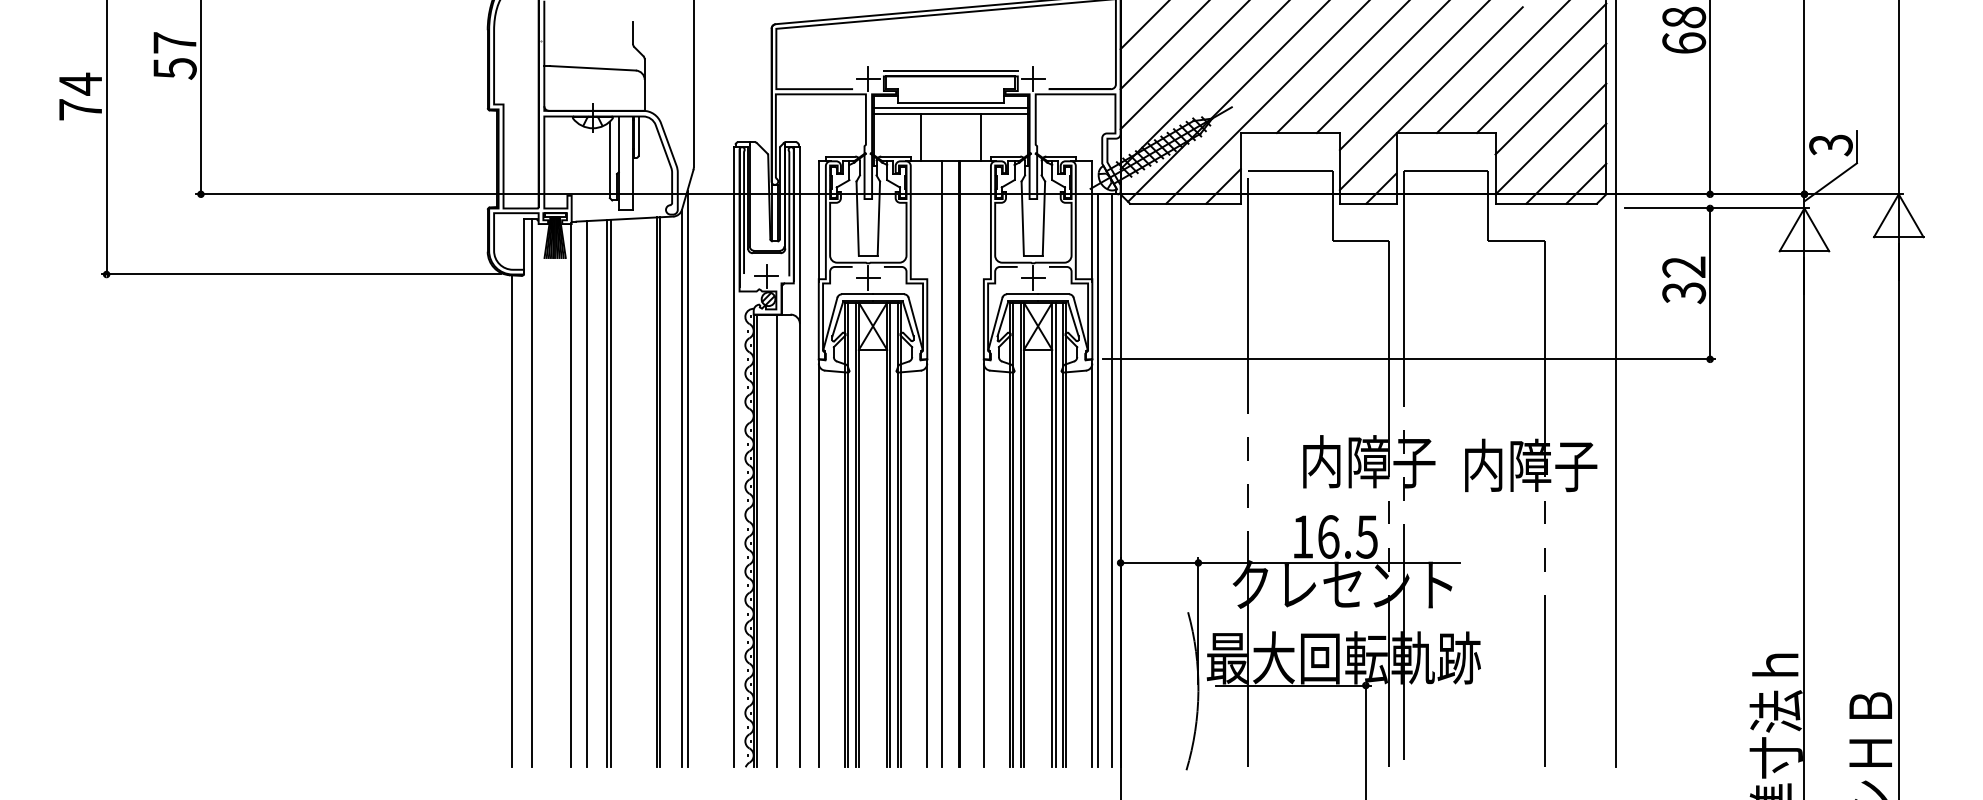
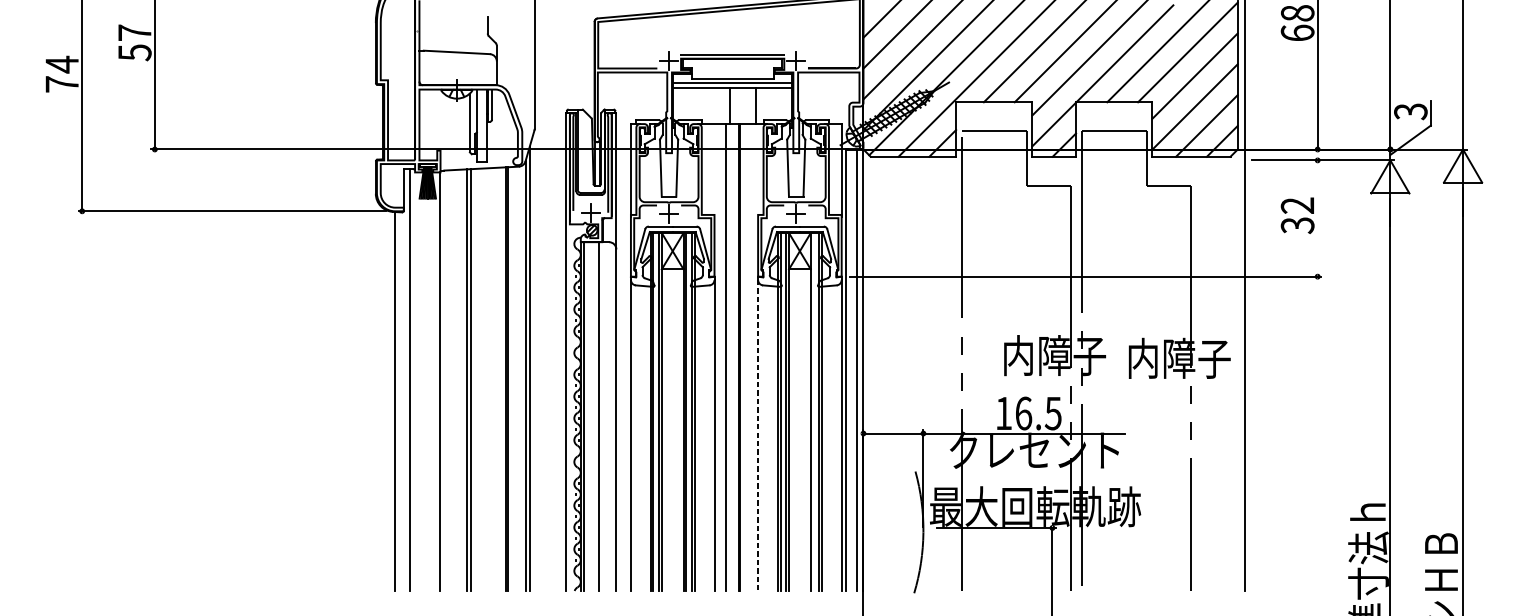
line: (920, 137) -> (730, 105), moved
line: (1710, 283) -> (1317, 218), removed
line: (587, 494) -> (452, 380), removed
line: (1055, 534) -> (813, 411), removed
line: (983, 565) -> (757, 435), solid -> dashed

